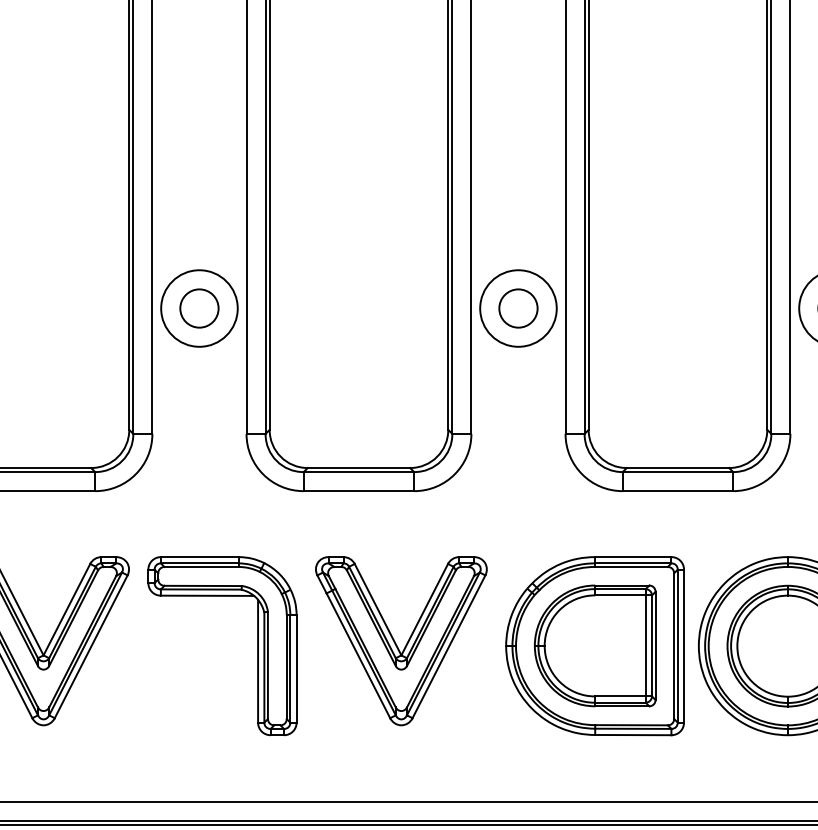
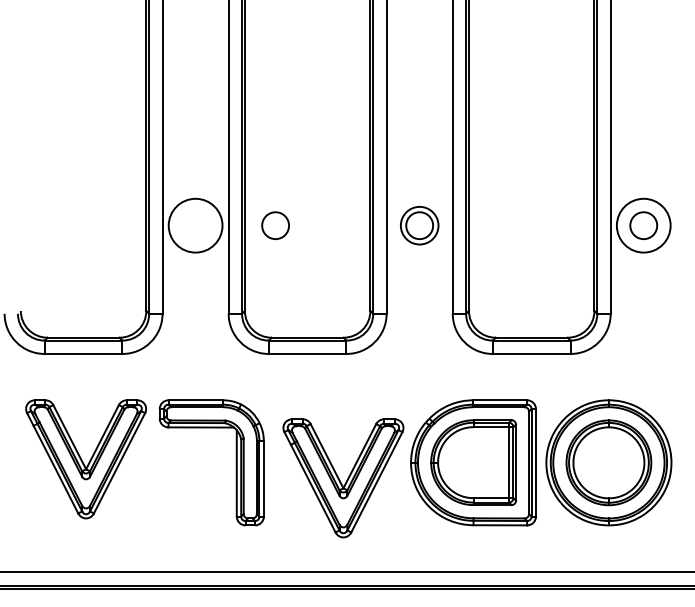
circle: (199, 308) -> (275, 225), moved
circle: (518, 308) -> (419, 225), size x0.7
part: (401, 641) -> (343, 478), moved

